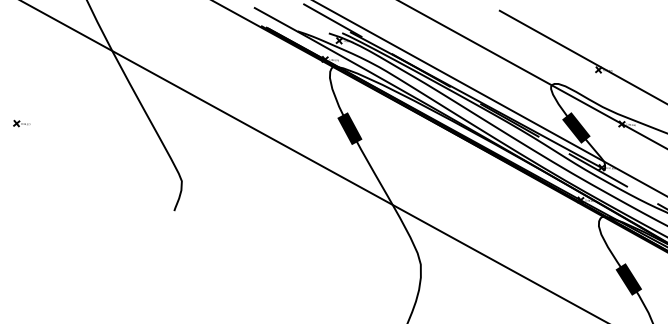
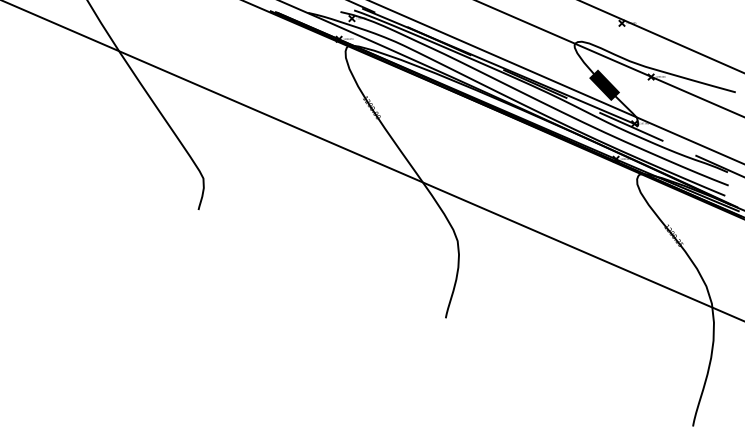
part: (21, 123) -> (32, 134), removed
fill: (350, 128) -> (371, 107), removed
fill: (628, 278) -> (673, 235), removed

